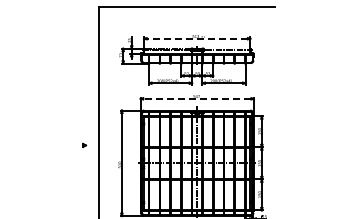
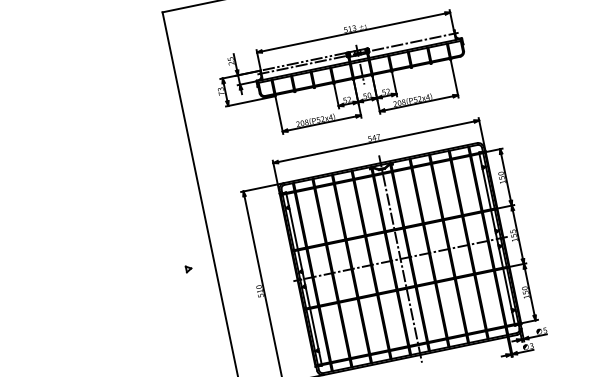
line: (196, 38) -> (352, 32), dashed -> solid
line: (196, 98) -> (374, 141), dashed -> solid

